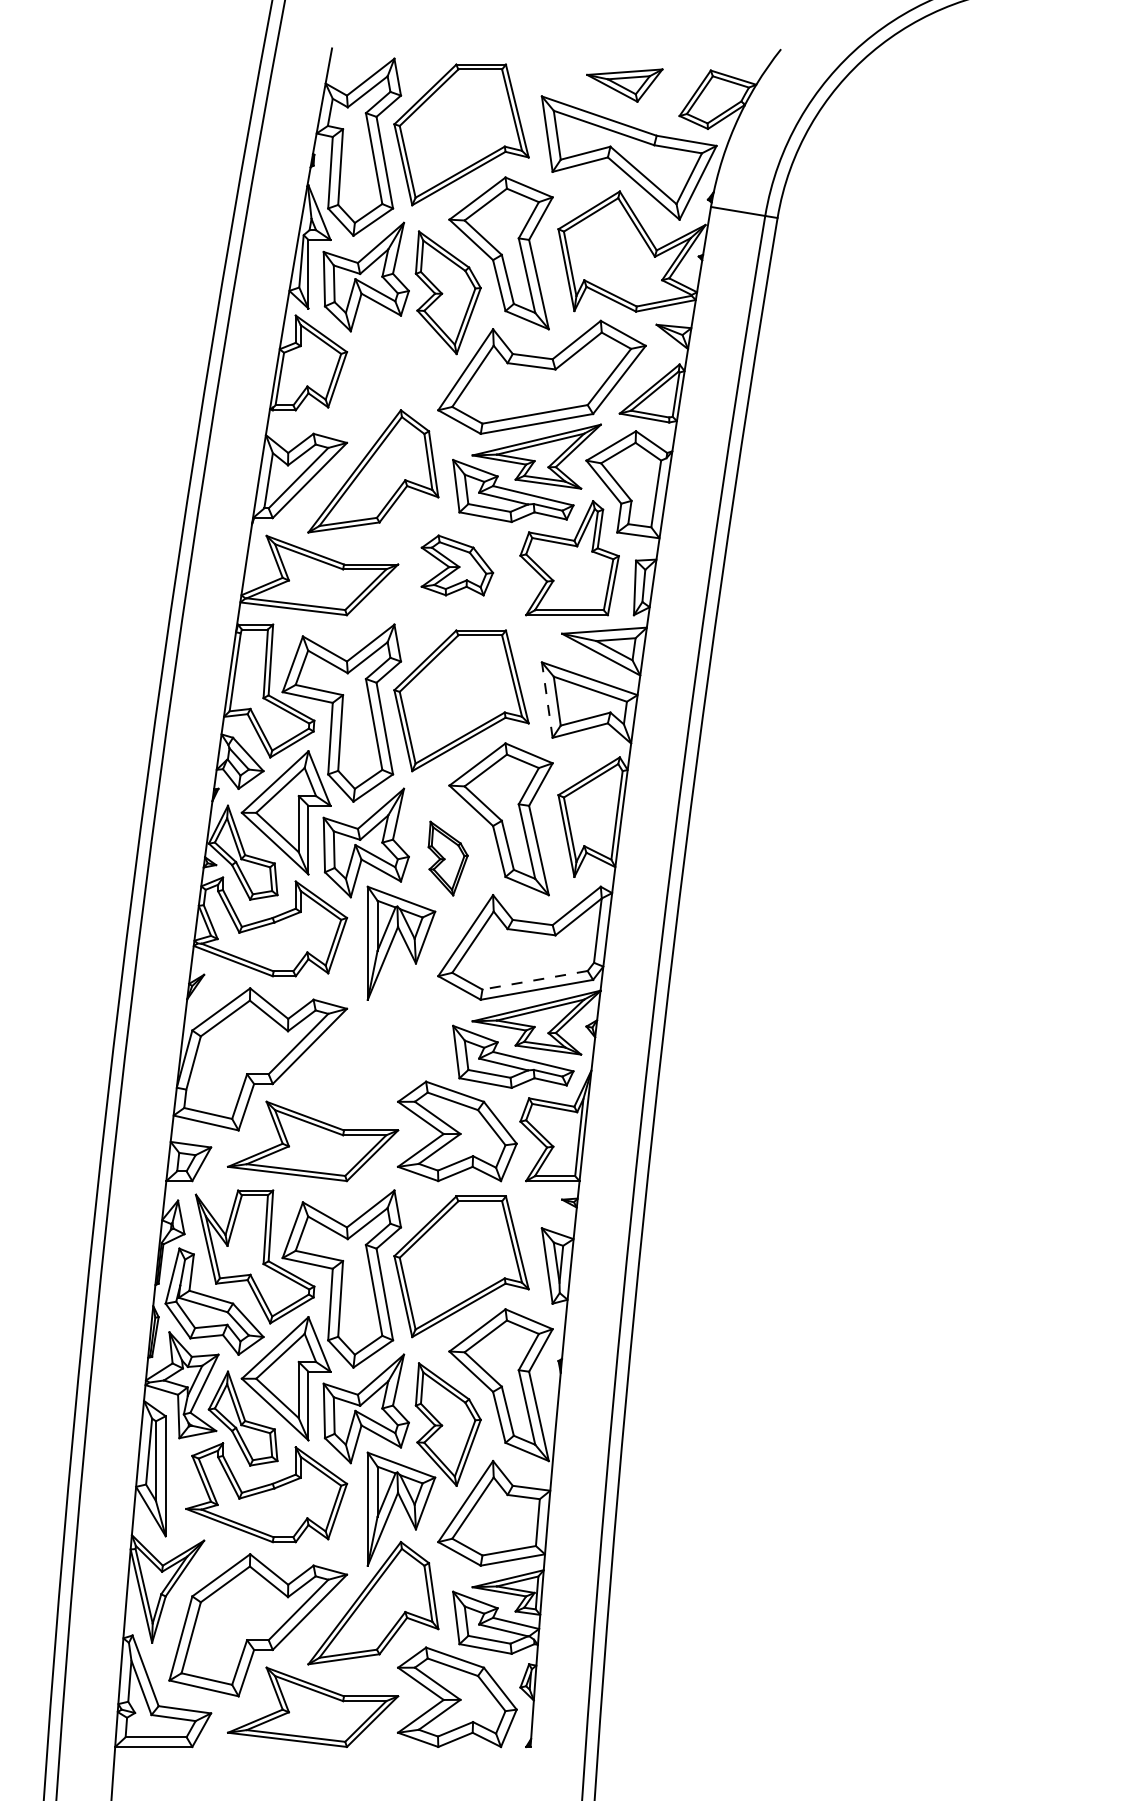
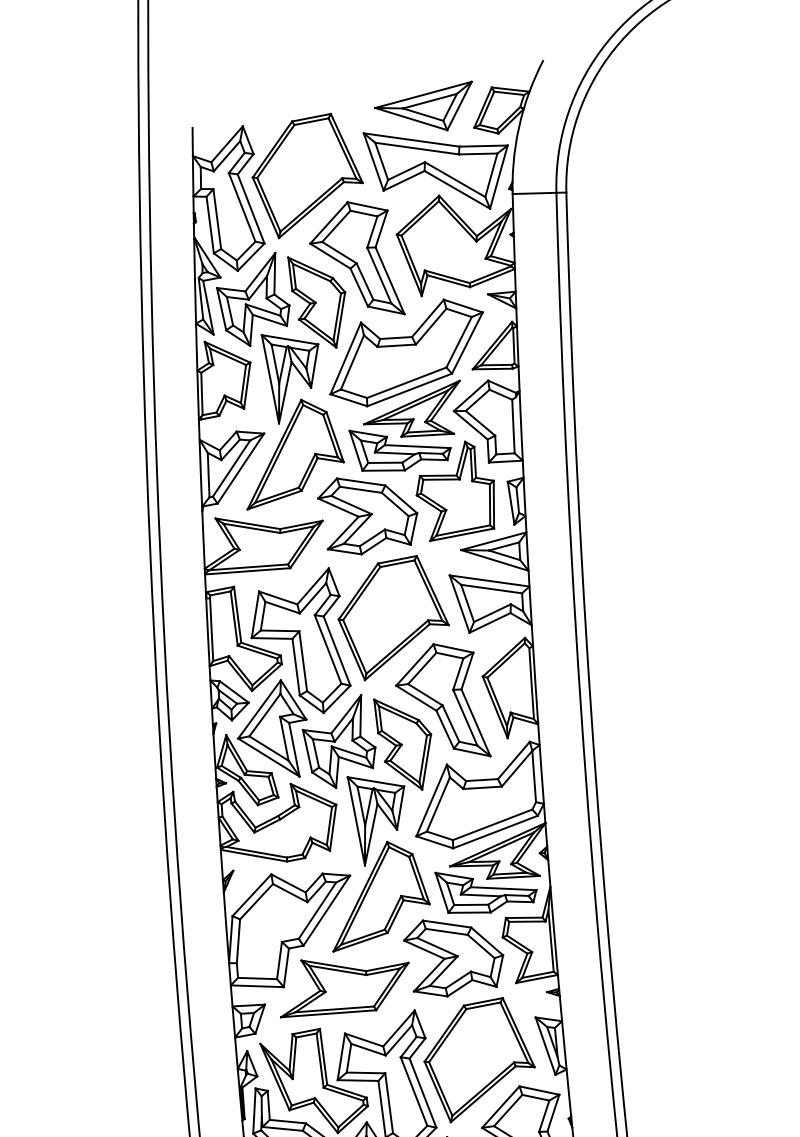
part: (624, 85) -> (426, 112), size x1.67
part: (401, 376) -> (296, 373), added
part: (457, 565) -> (369, 512), size x1.67
line: (547, 699) -> (459, 603), dashed -> solid
part: (447, 858) -> (405, 743), size x1.67
line: (534, 980) -> (492, 825), dashed -> solid
part: (373, 1037) -> (375, 894), added

